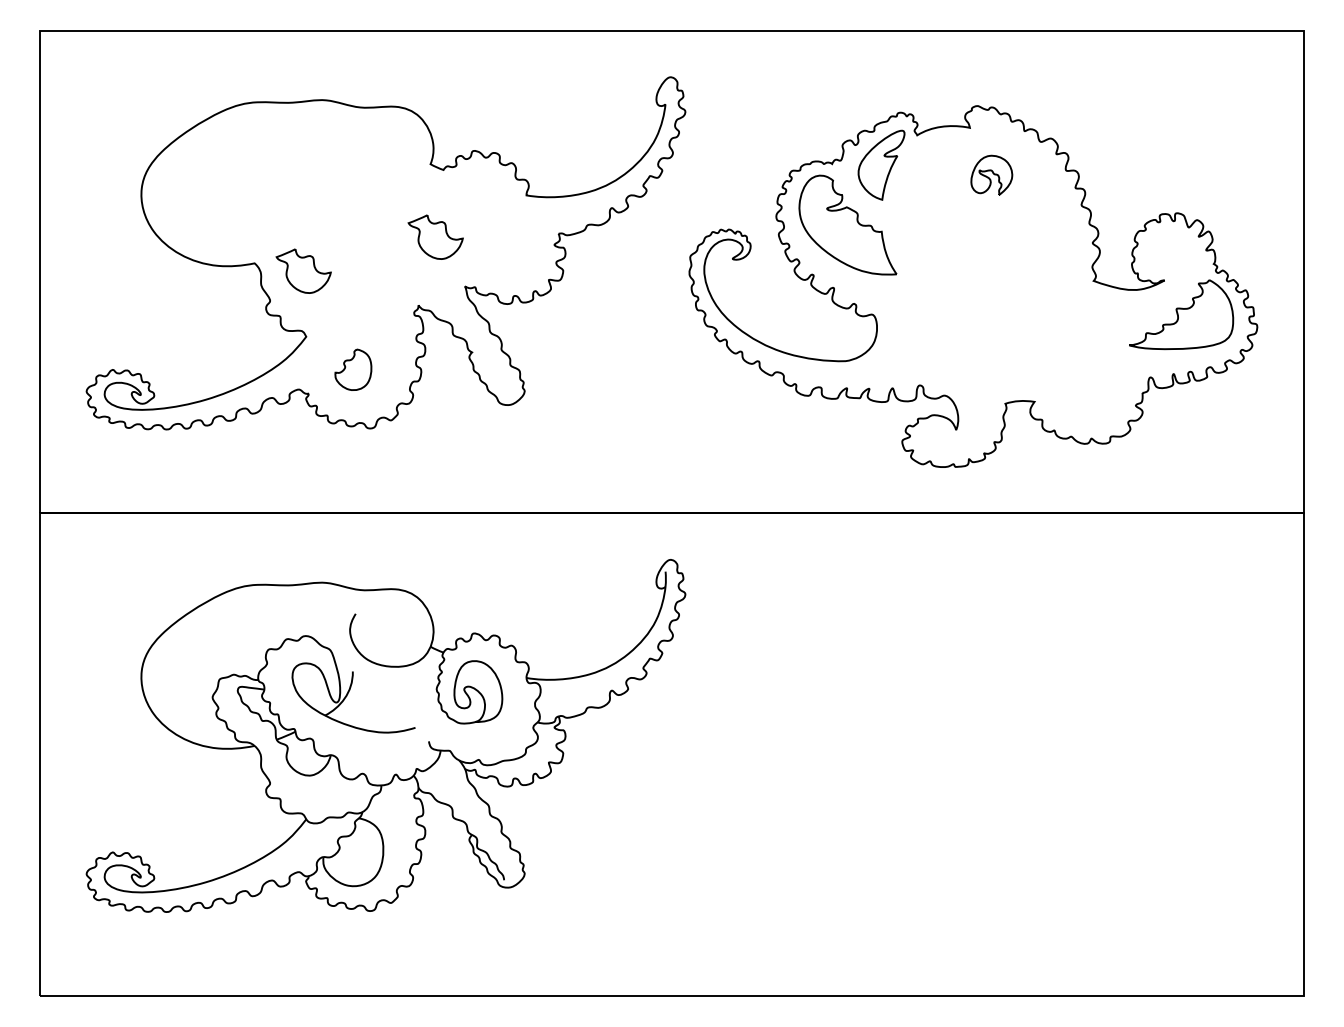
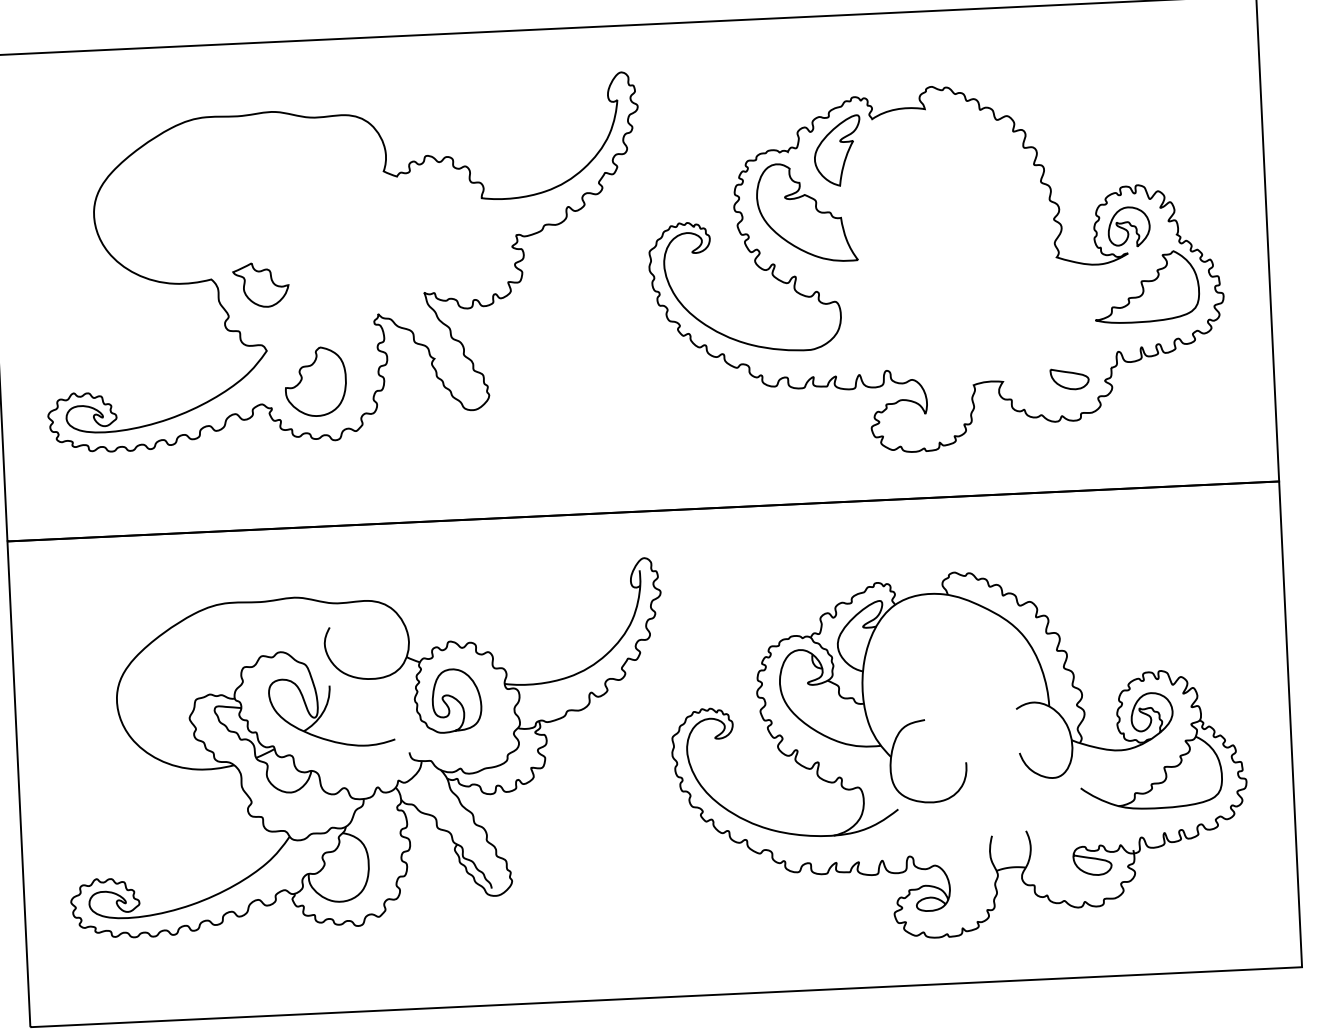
part: (991, 174) -> (1128, 226), moved
part: (435, 236) -> (392, 243), removed
part: (353, 369) -> (315, 381), size x1.67
part: (1100, 402) -> (1069, 379), added
part: (973, 768) -> (958, 753), added

